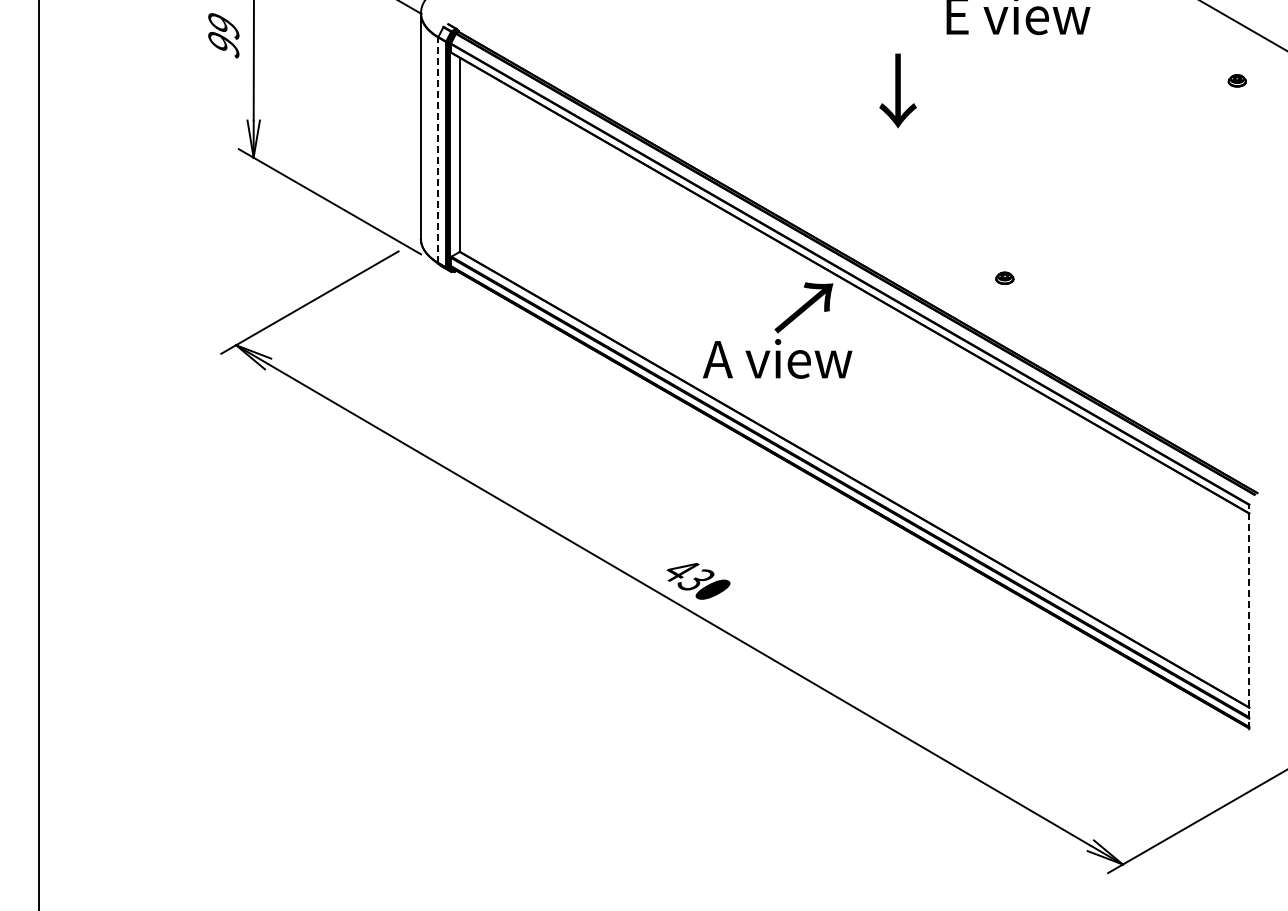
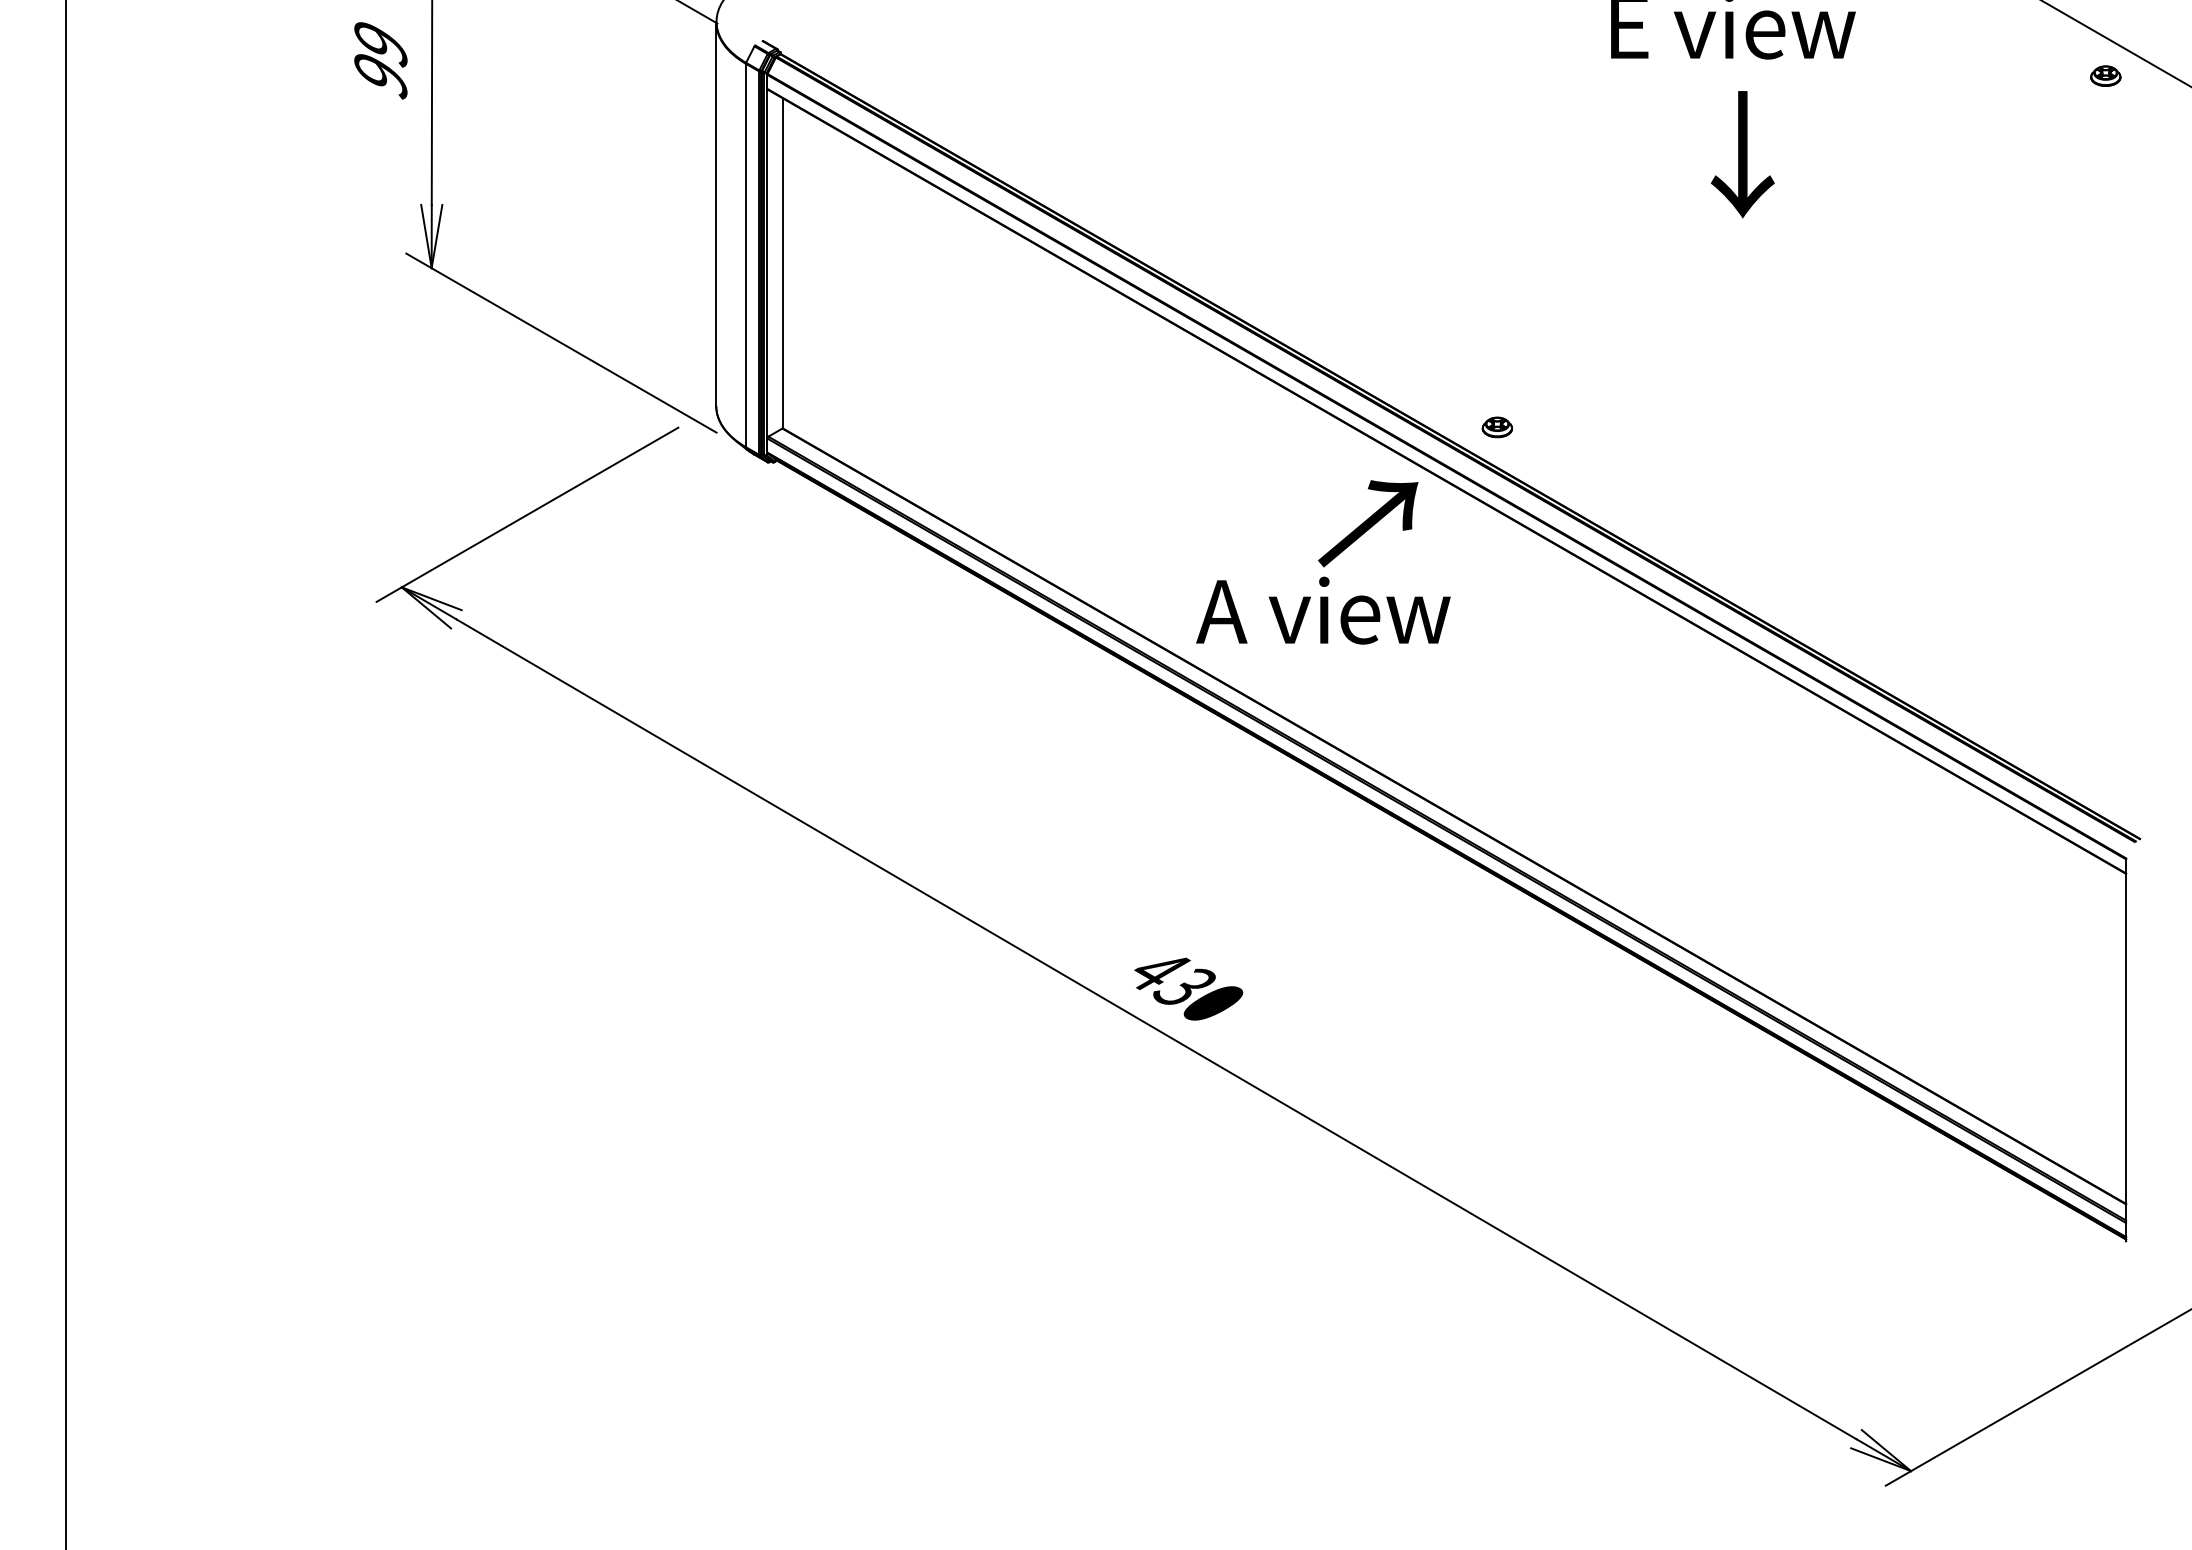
part: (1236, 80) -> (2104, 75), moved
text: (897, 90) -> (1741, 153), moved
line: (438, 150) -> (746, 255), dashed -> solid
part: (1004, 277) -> (1496, 426), moved
line: (1249, 616) -> (2126, 1049), dashed -> solid

